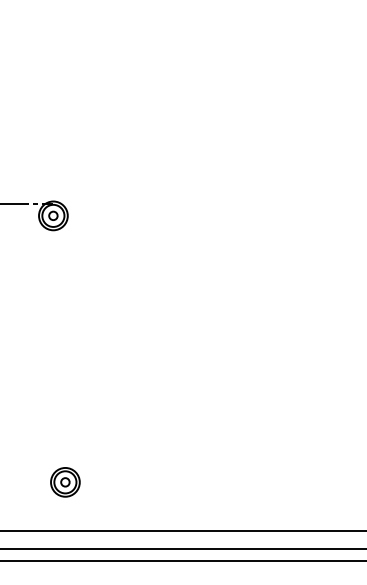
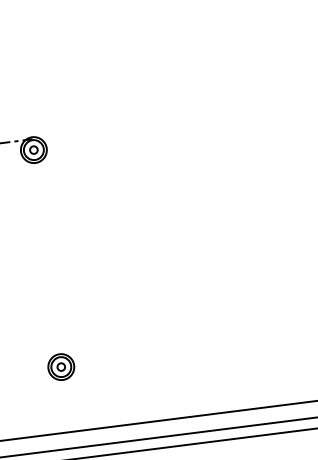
part: (65, 482) -> (61, 367), moved

